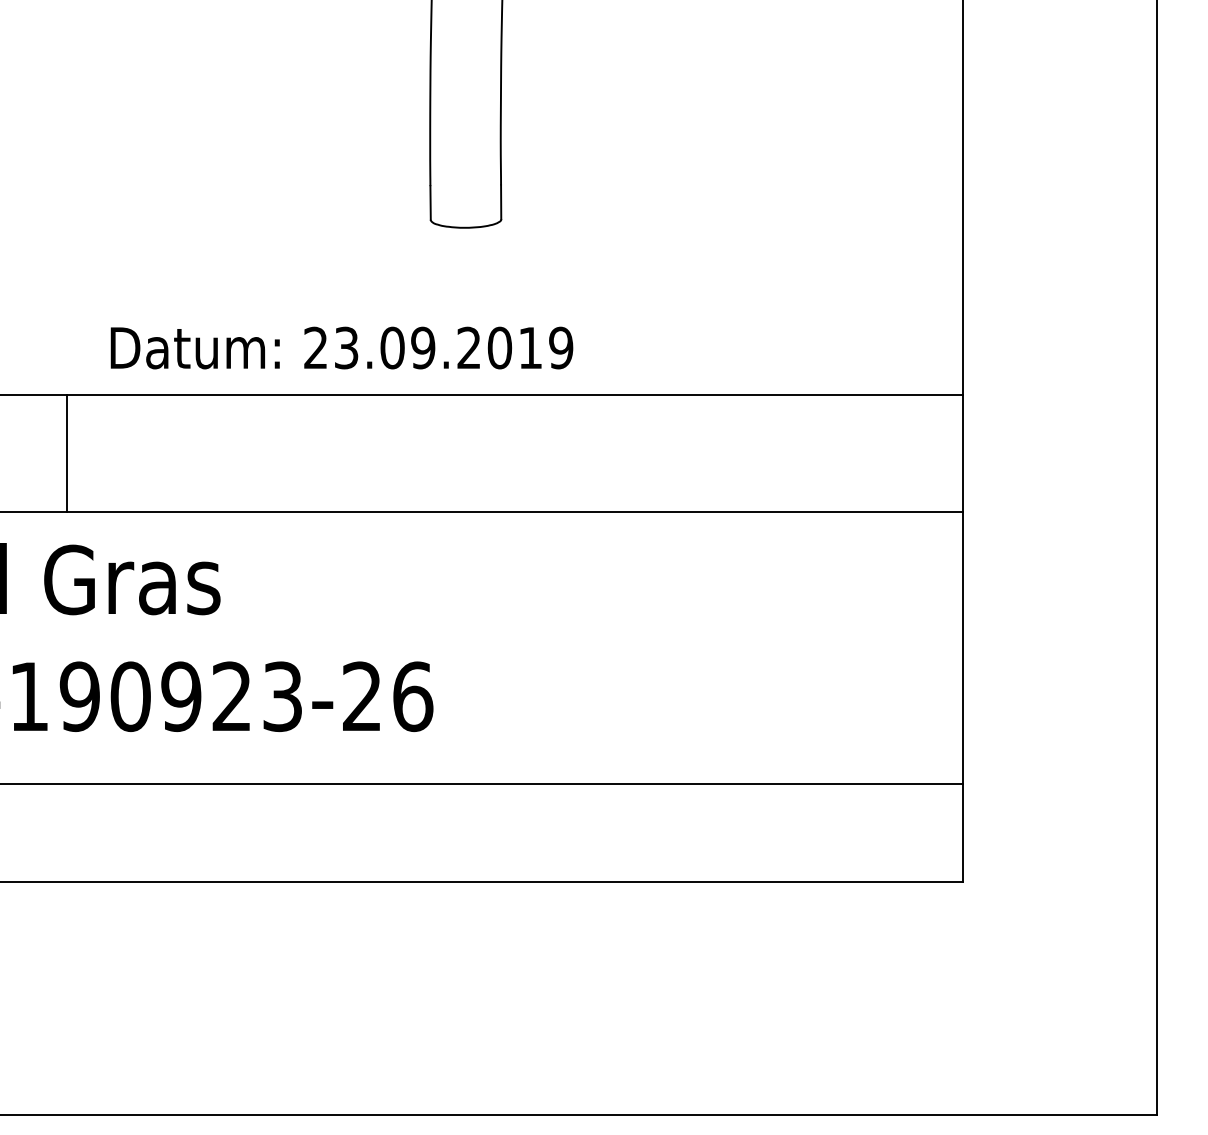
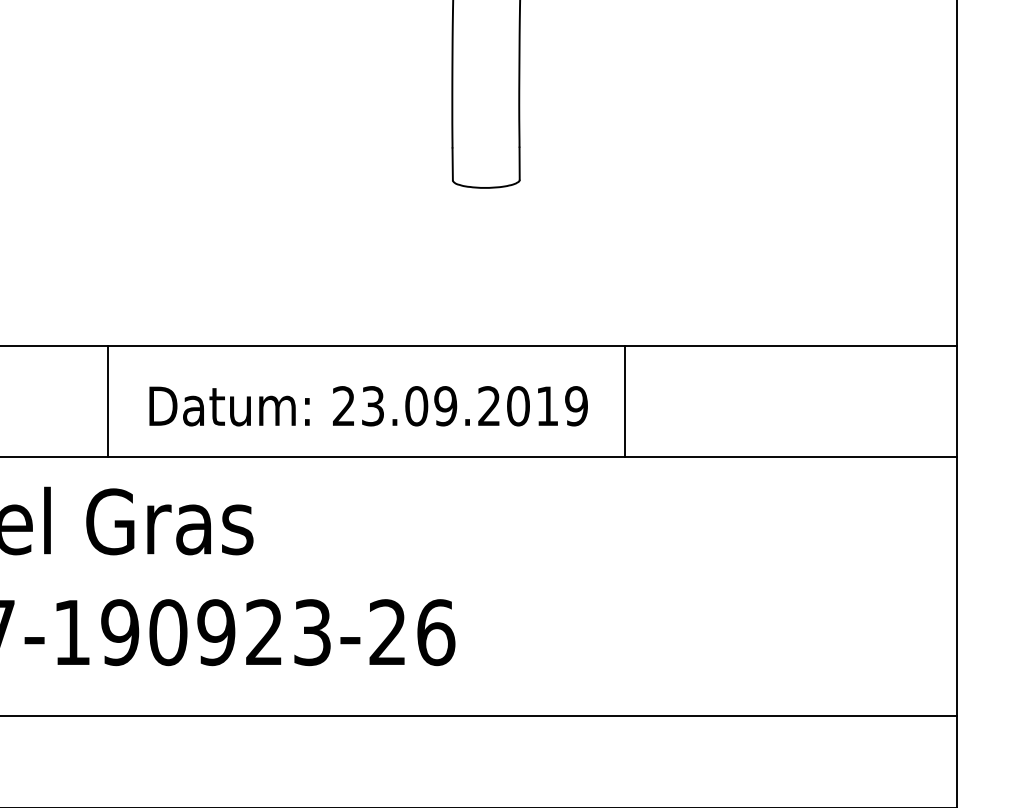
text: (341, 347) -> (368, 405), moved
line: (612, 453) -> (625, 401), added

